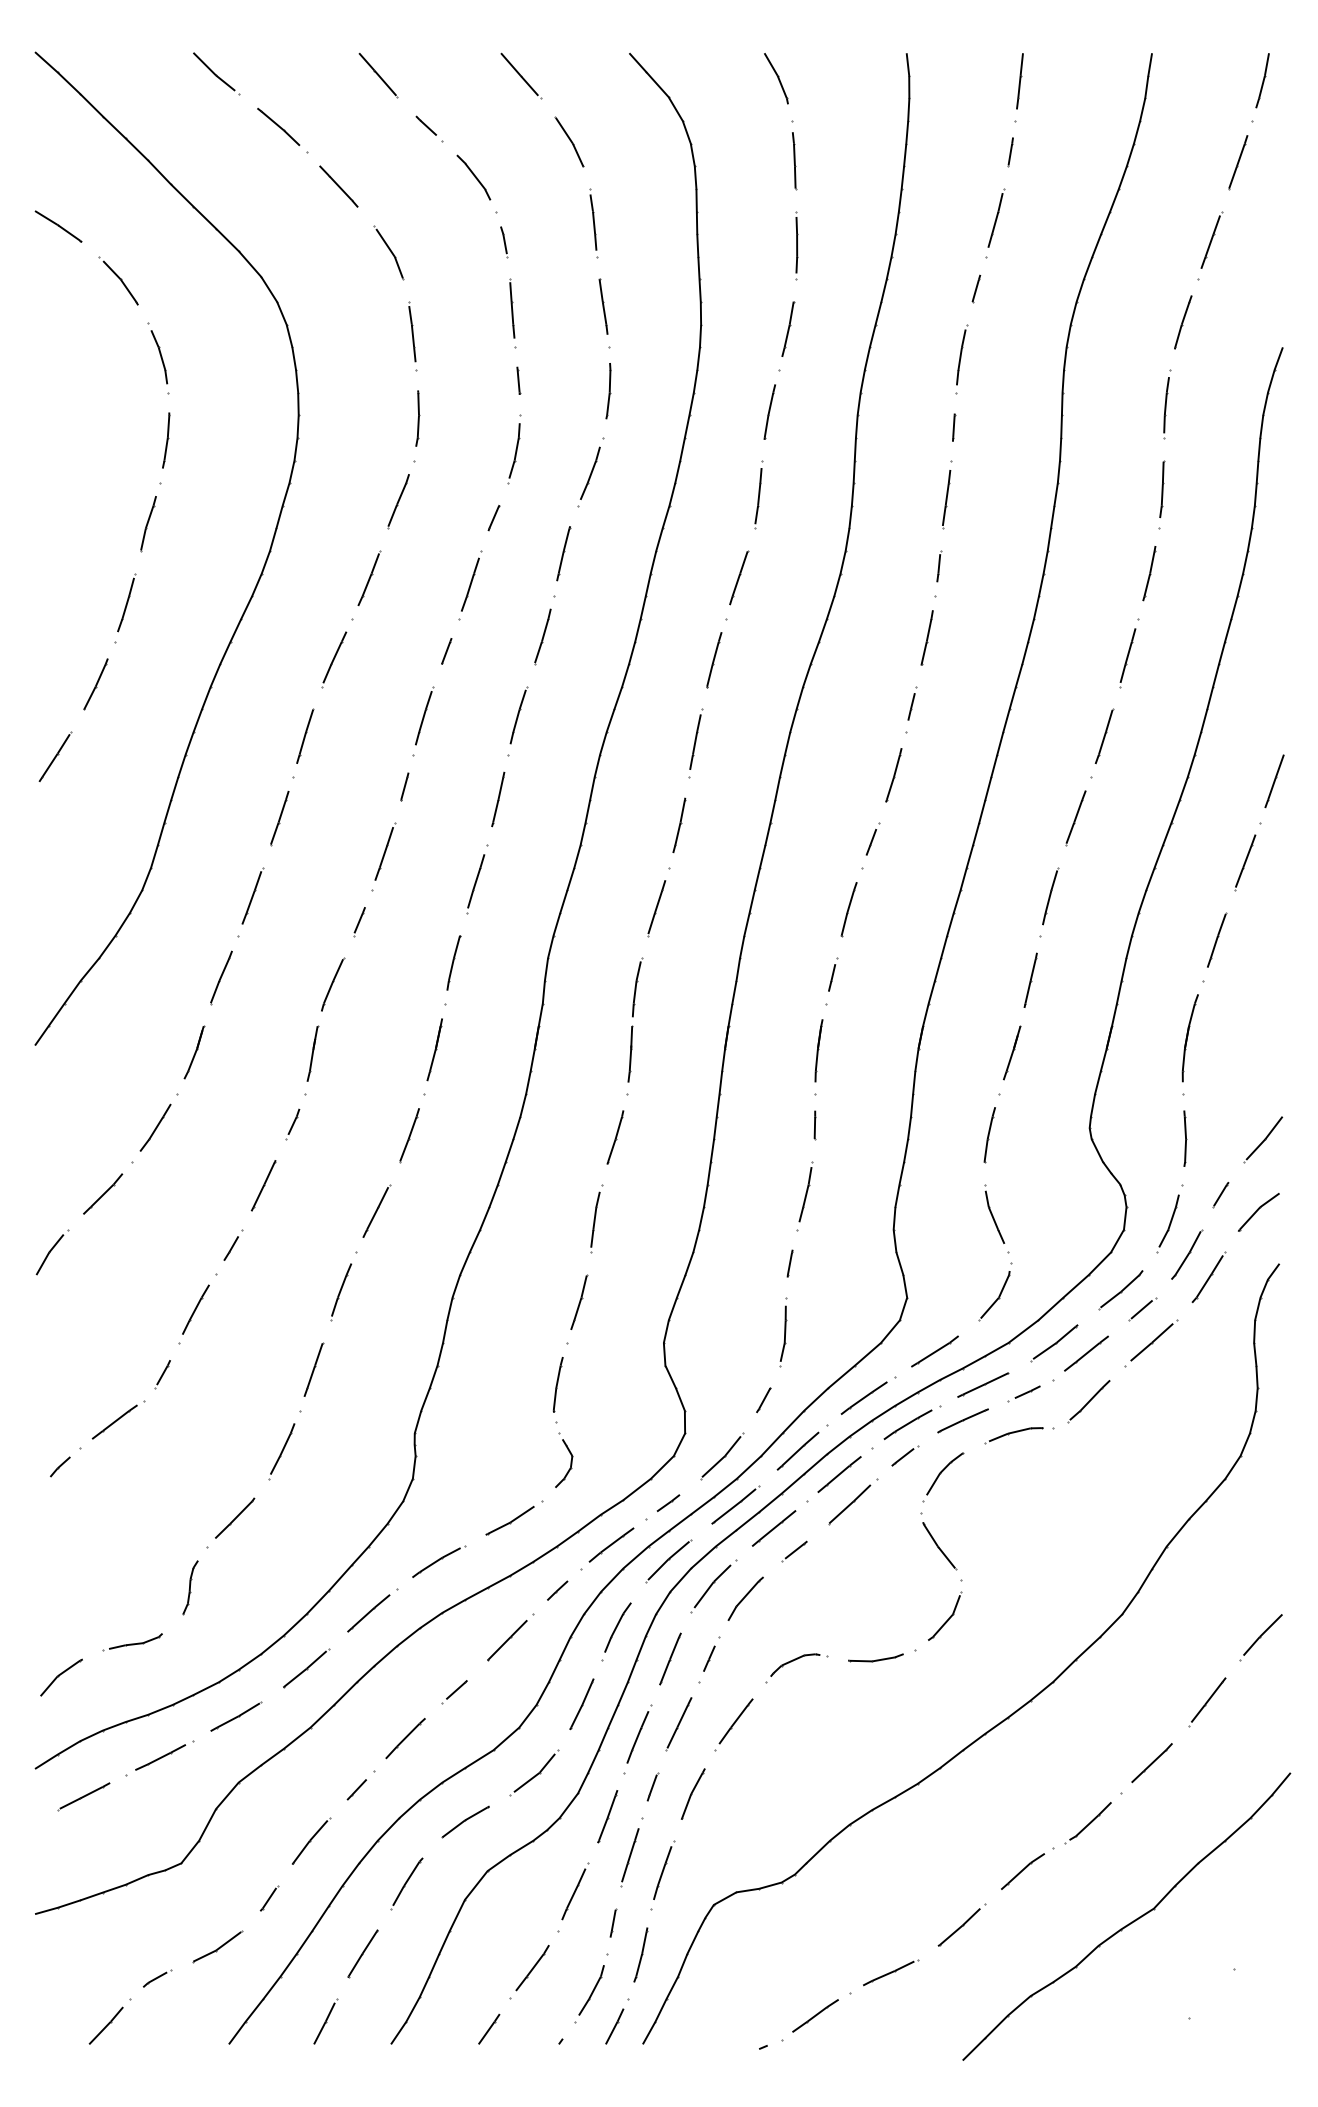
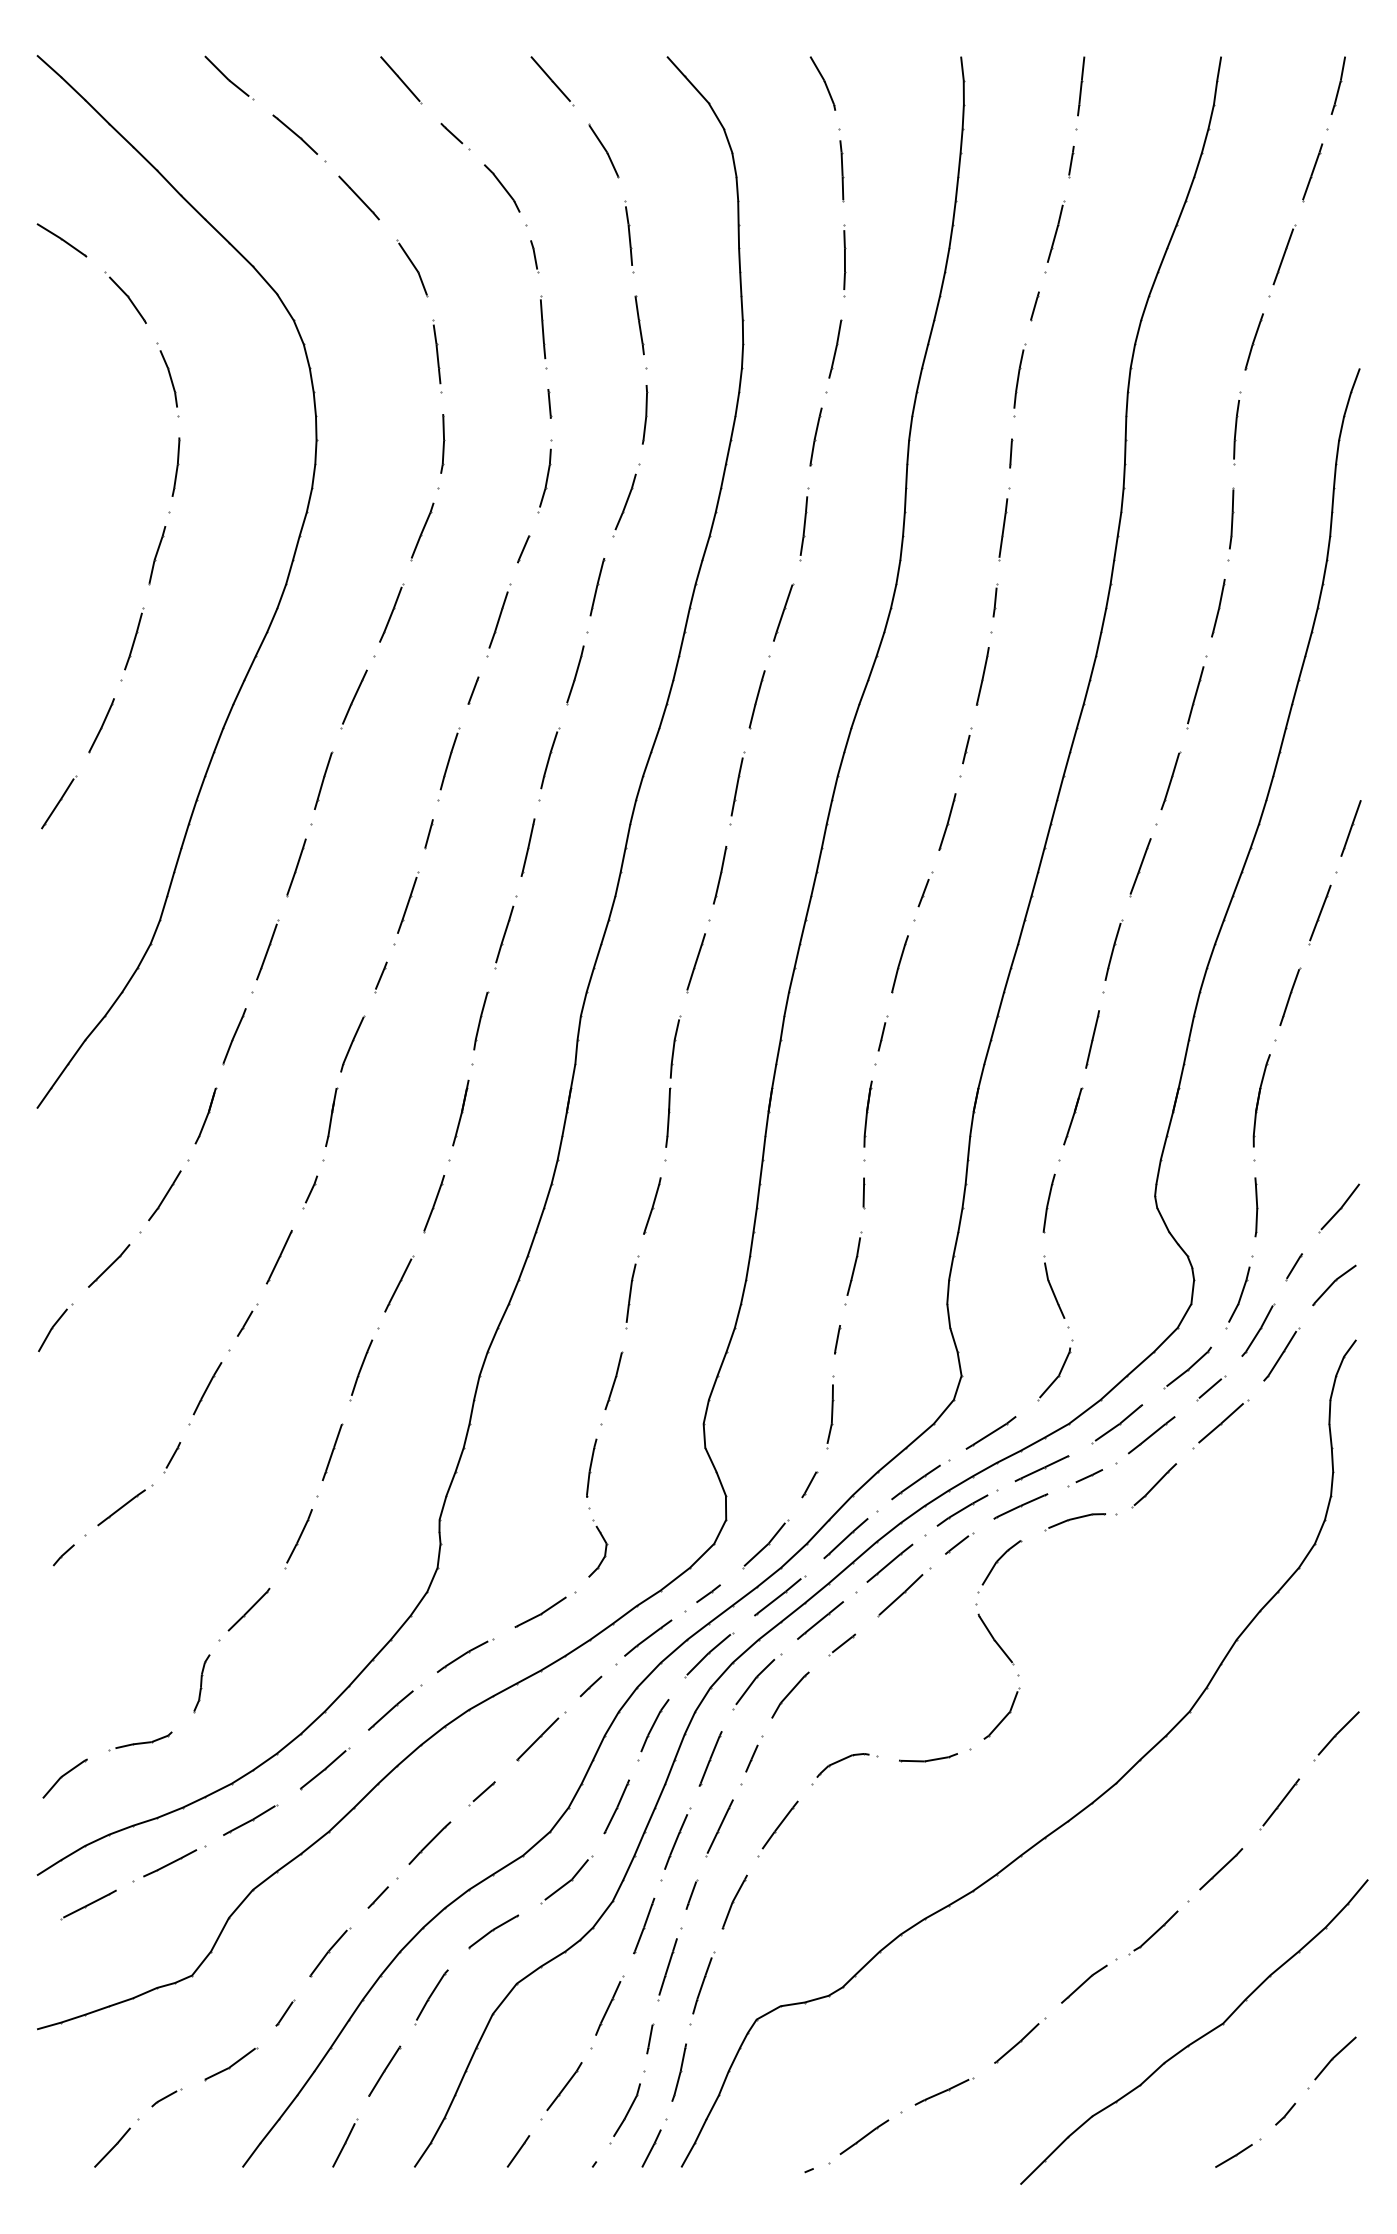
part: (1218, 1986) -> (1291, 2106), added

